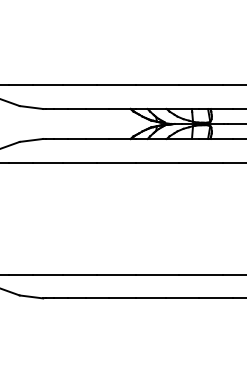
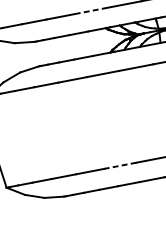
line: (117, 85) -> (91, 11), solid -> dashed
line: (116, 274) -> (120, 165), solid -> dashed

